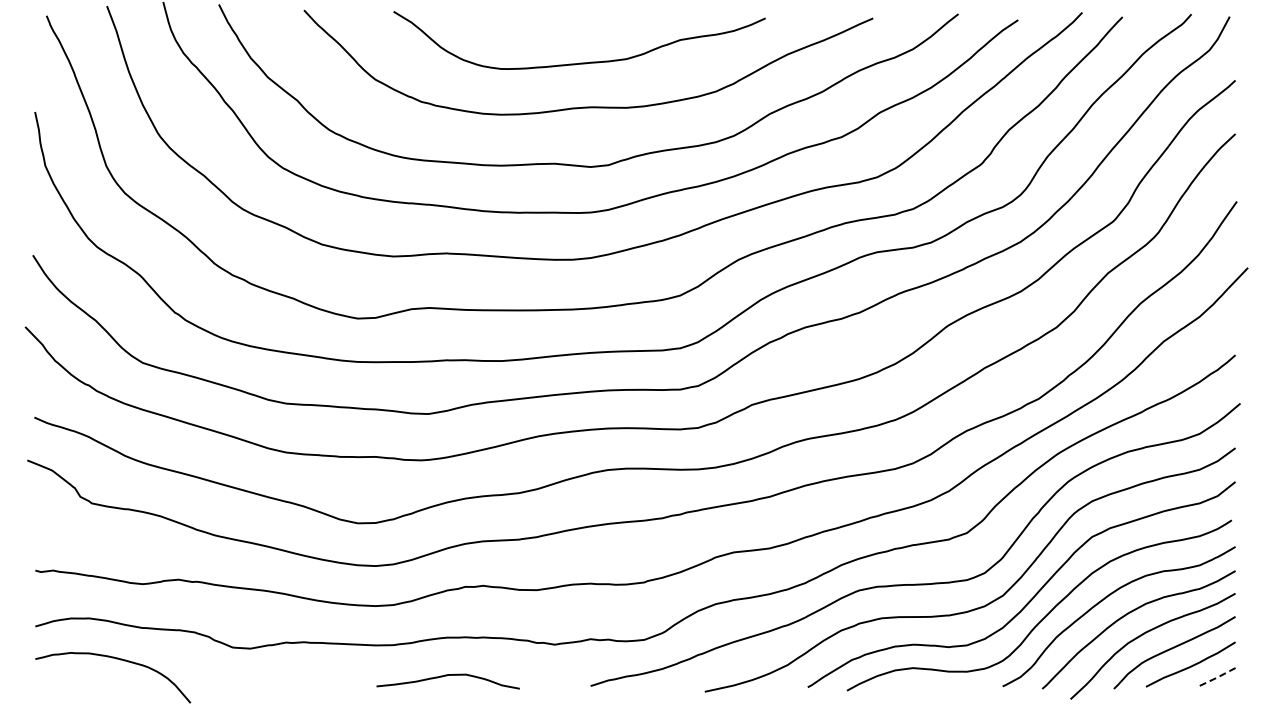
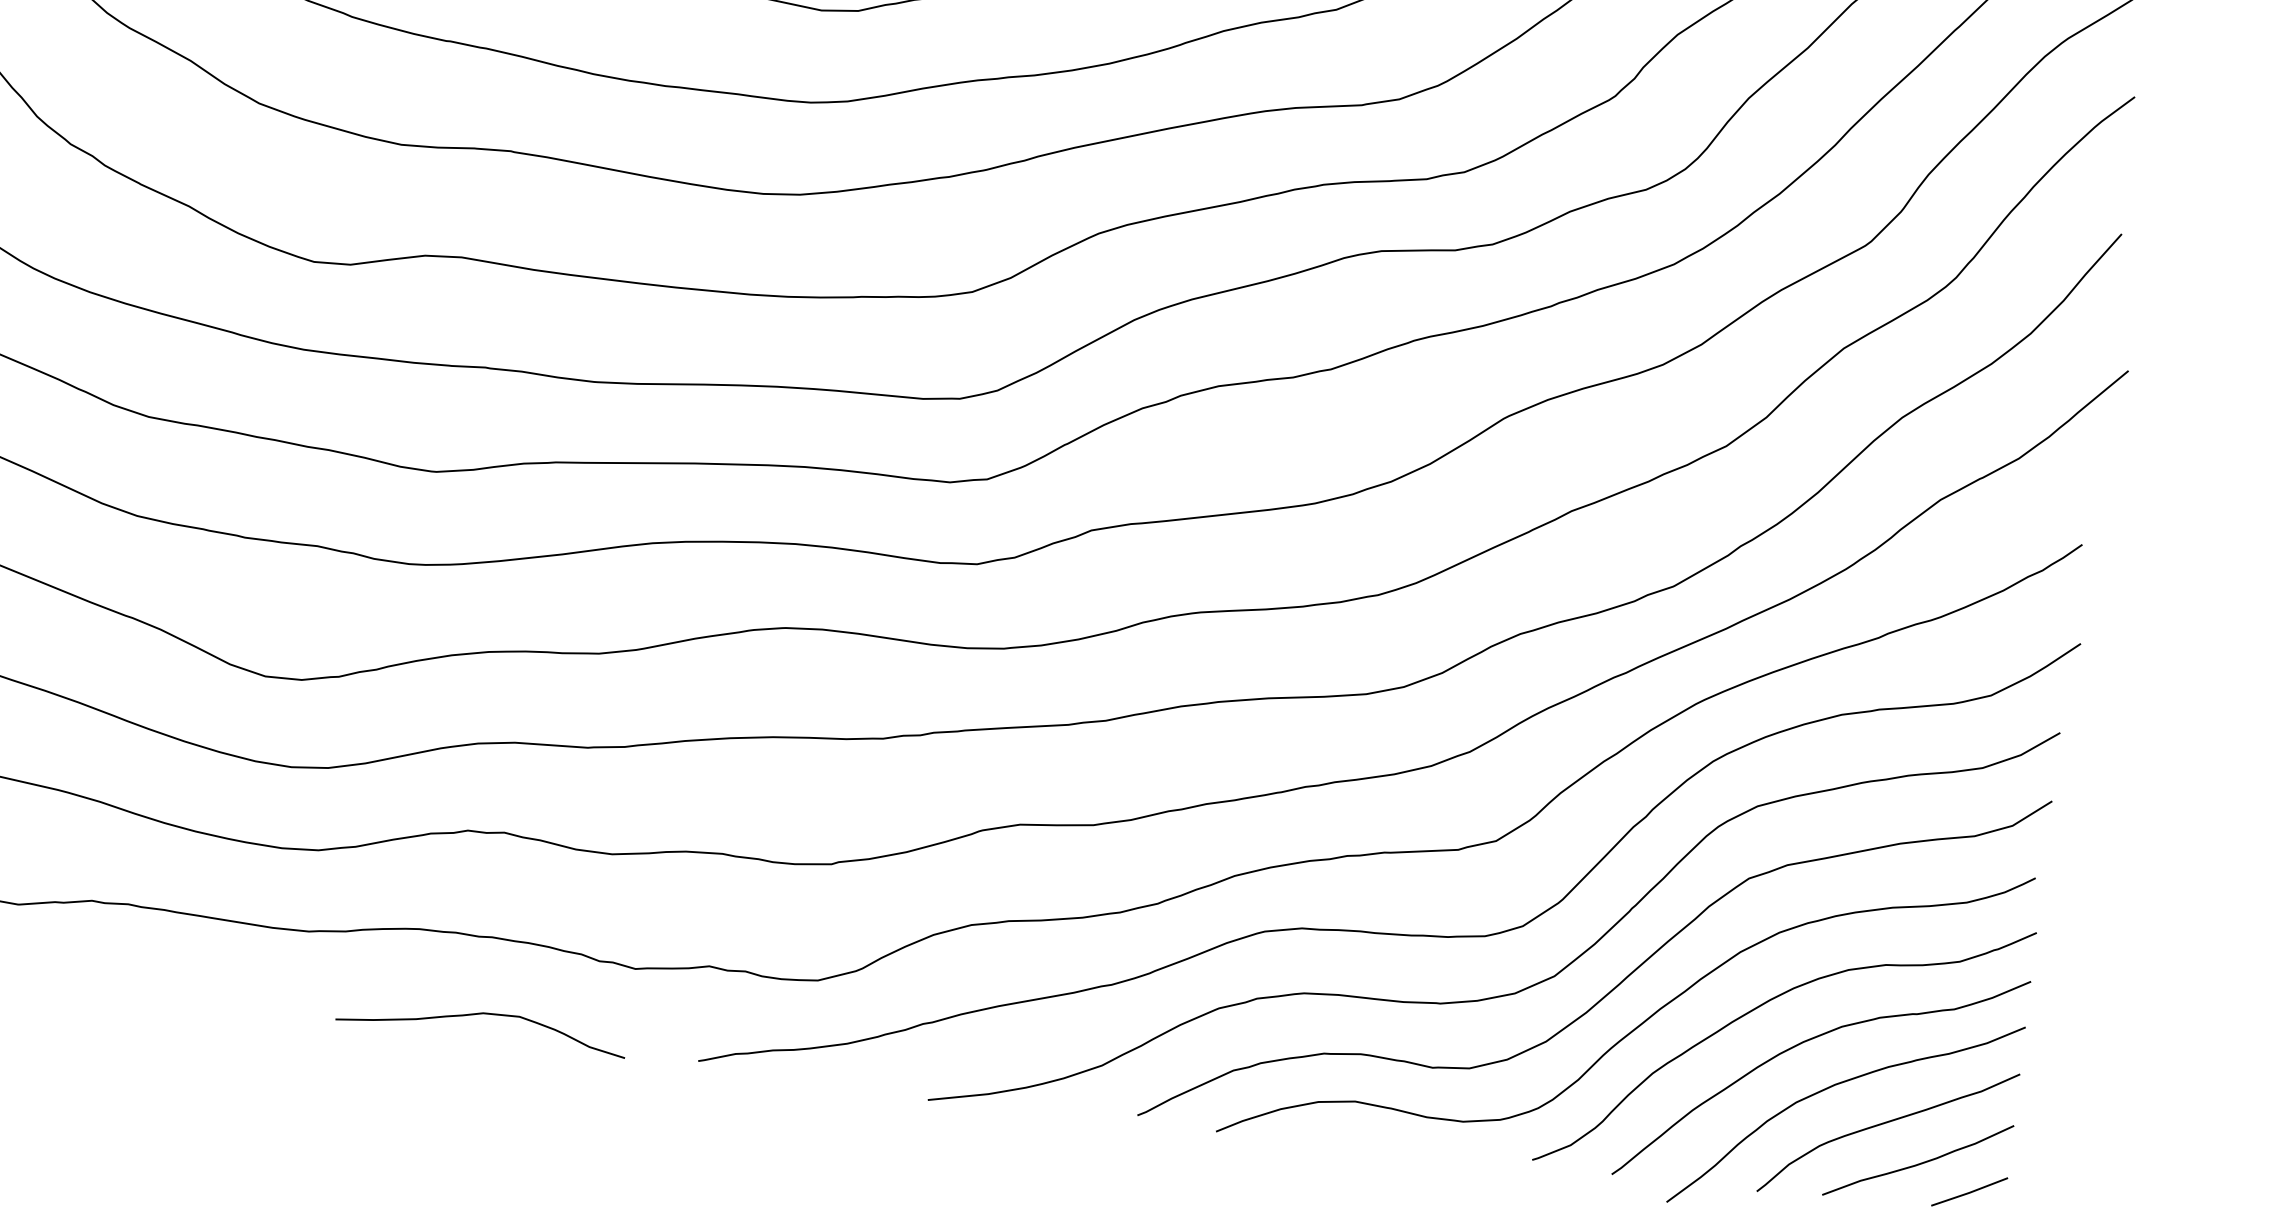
curve: (447, 676) -> (481, 1016), moved
line: (1217, 677) -> (1969, 1192), dashed -> solid

